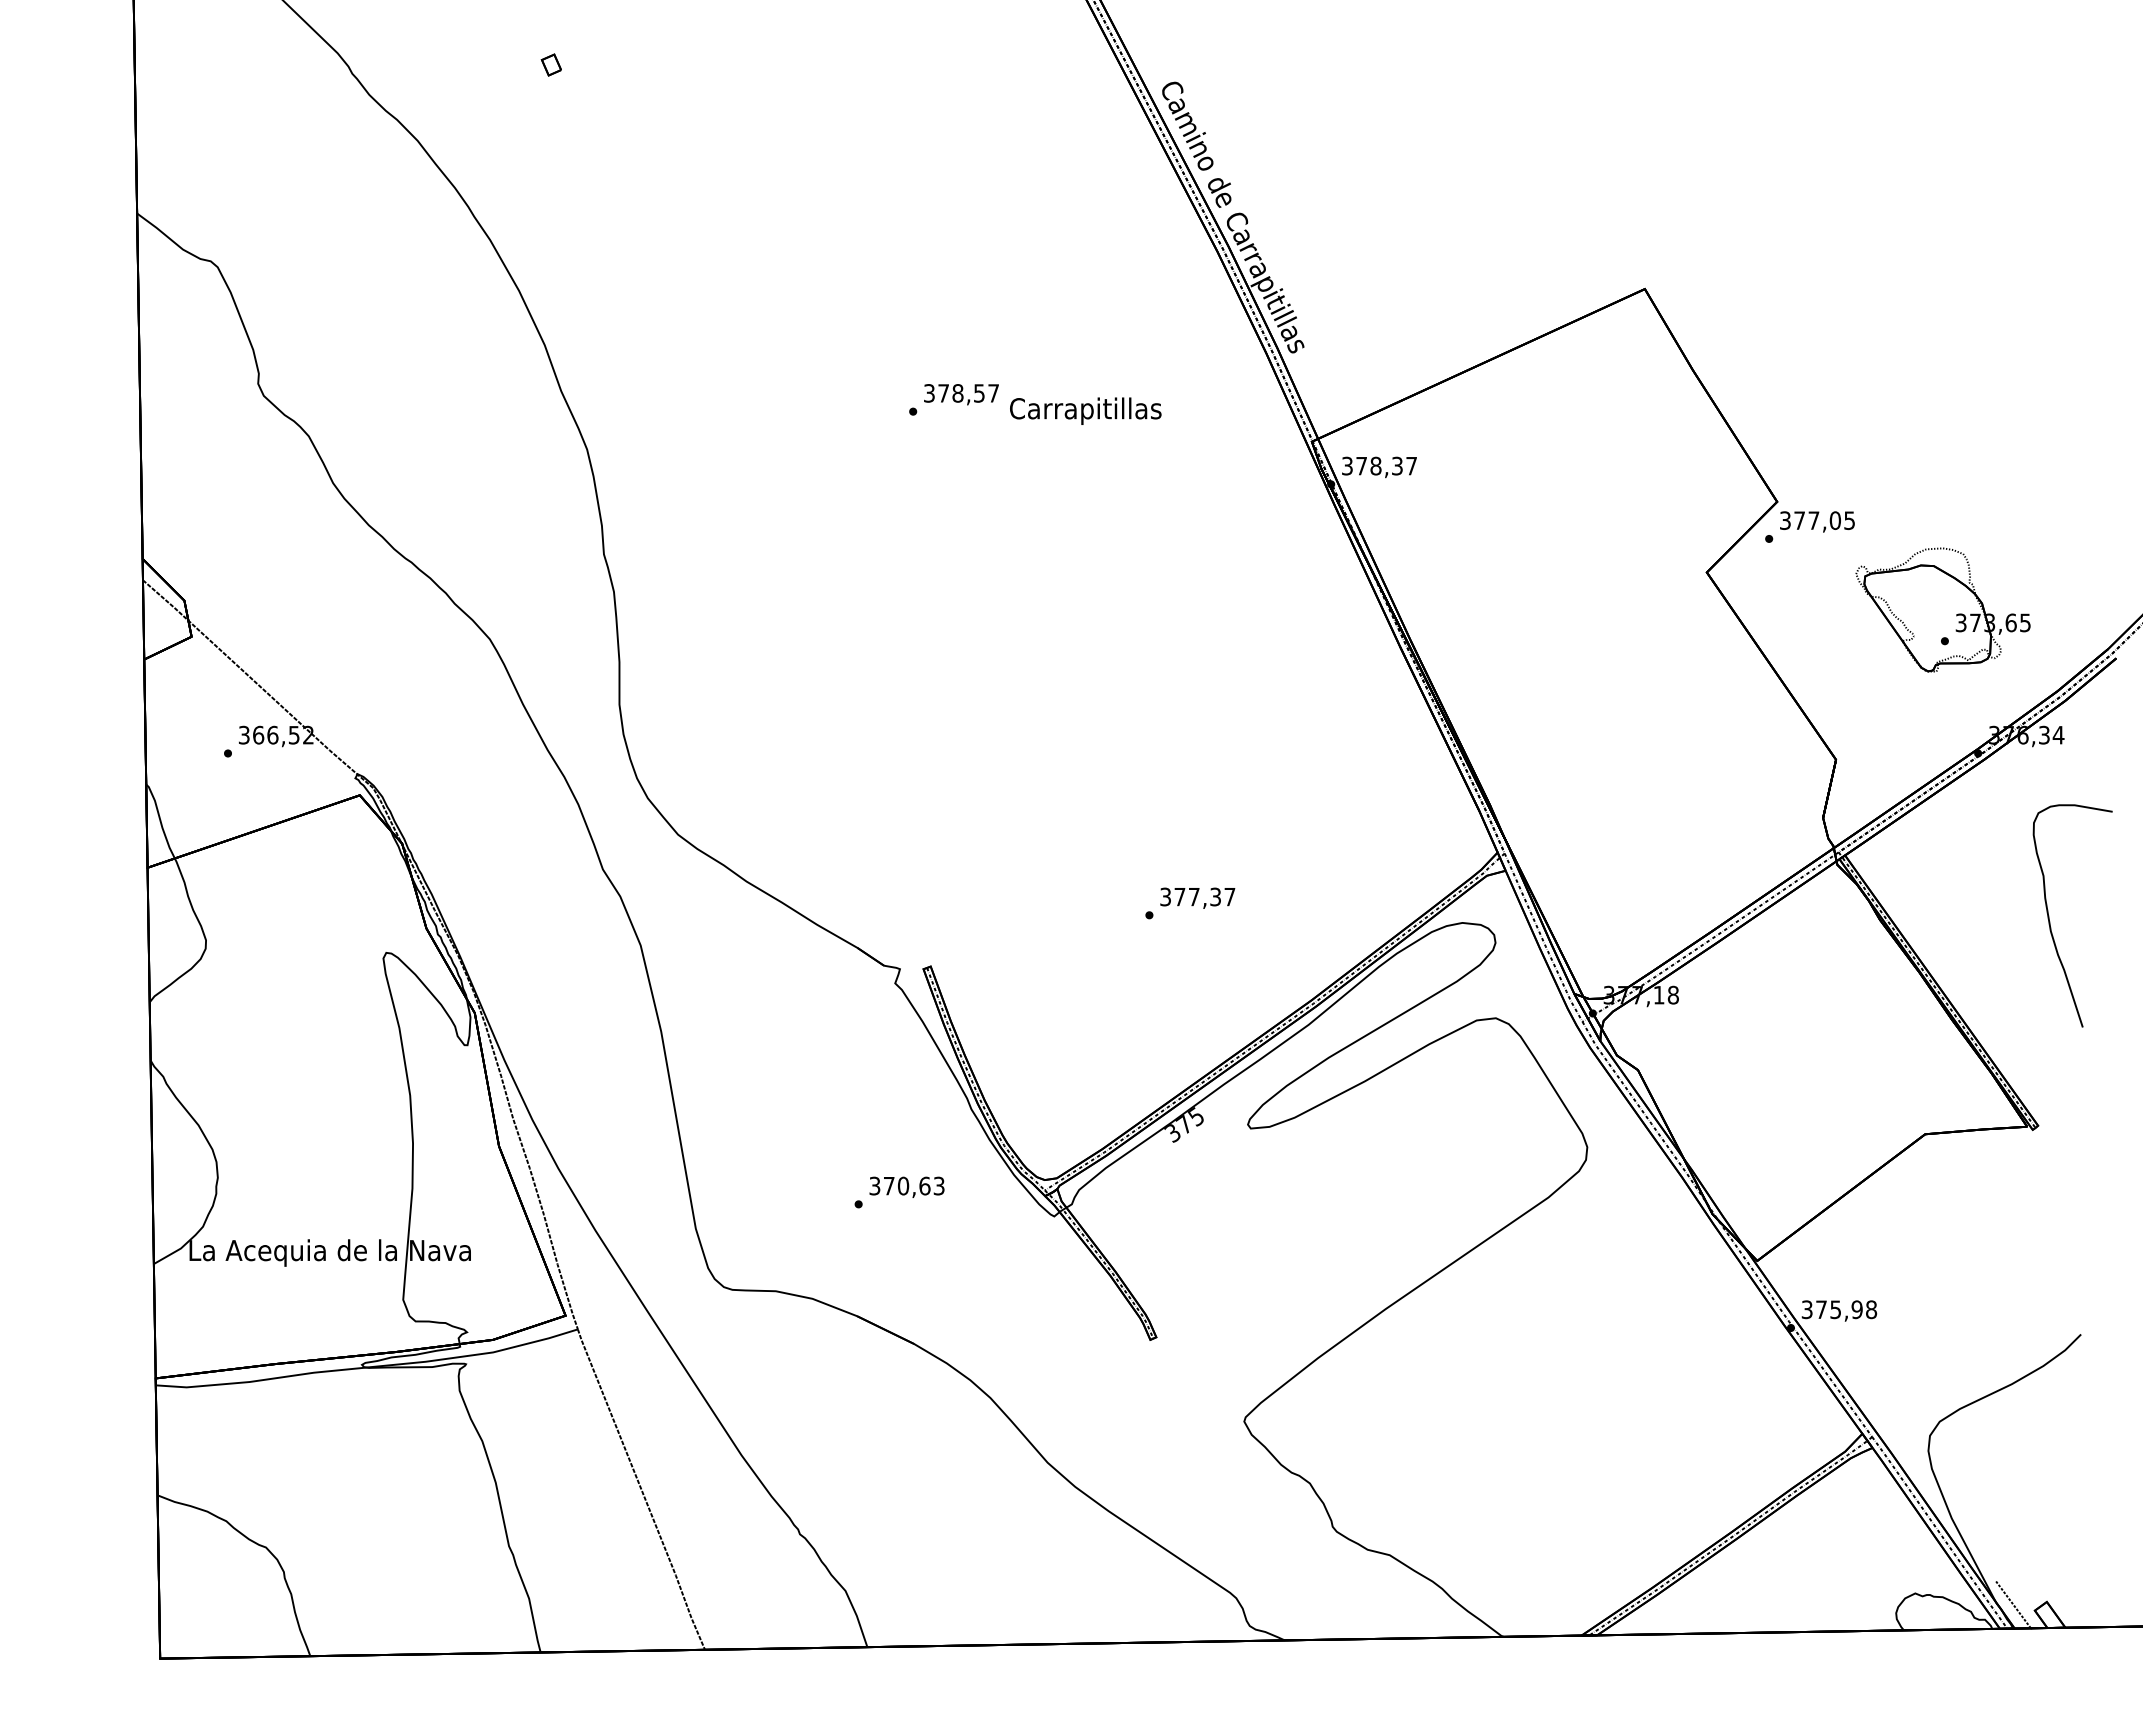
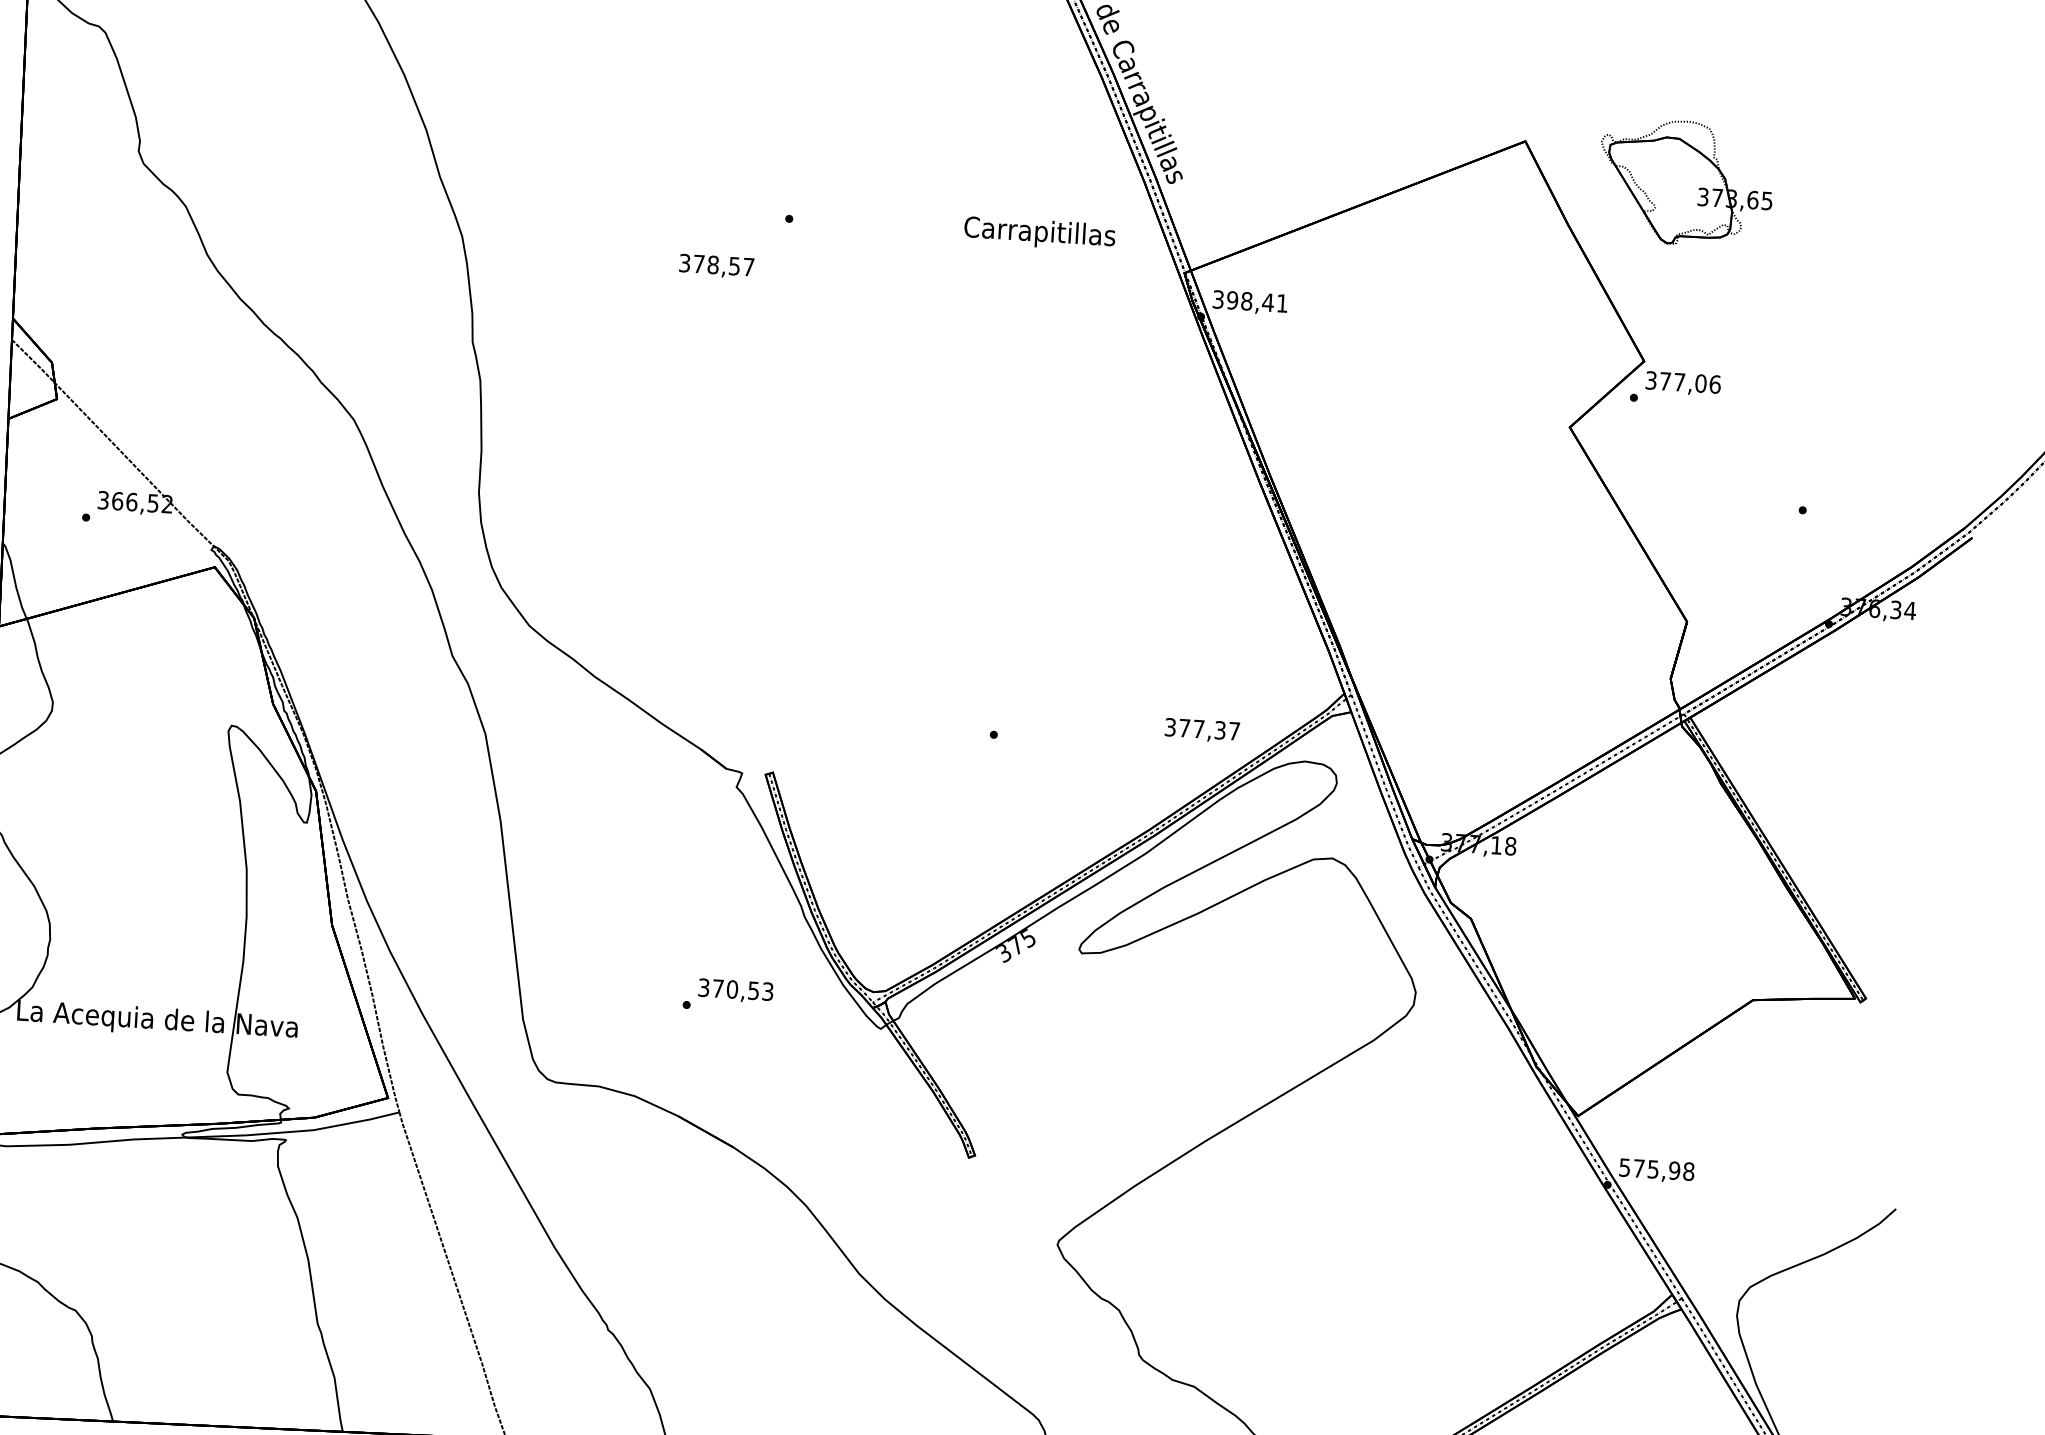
text: (961, 394) -> (716, 266), moved
text: (1085, 410) -> (1039, 233), moved
text: (1386, 465) -> (1257, 301), 378,37 -> 398,41
text: (1849, 520) -> (1715, 384), 377,05 -> 377,06
part: (1942, 609) -> (1685, 182), moved
text: (1197, 897) -> (1202, 729), moved
curve: (2050, 921) -> (1890, 795), removed
text: (924, 1185) -> (753, 990), 370,63 -> 370,53
text: (1807, 1309) -> (1625, 1167), 375,98 -> 575,98

